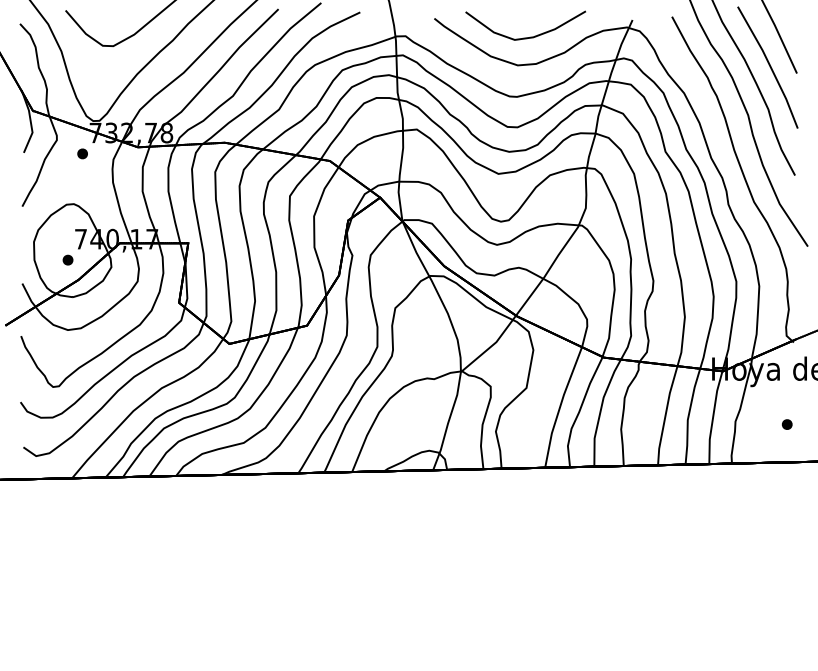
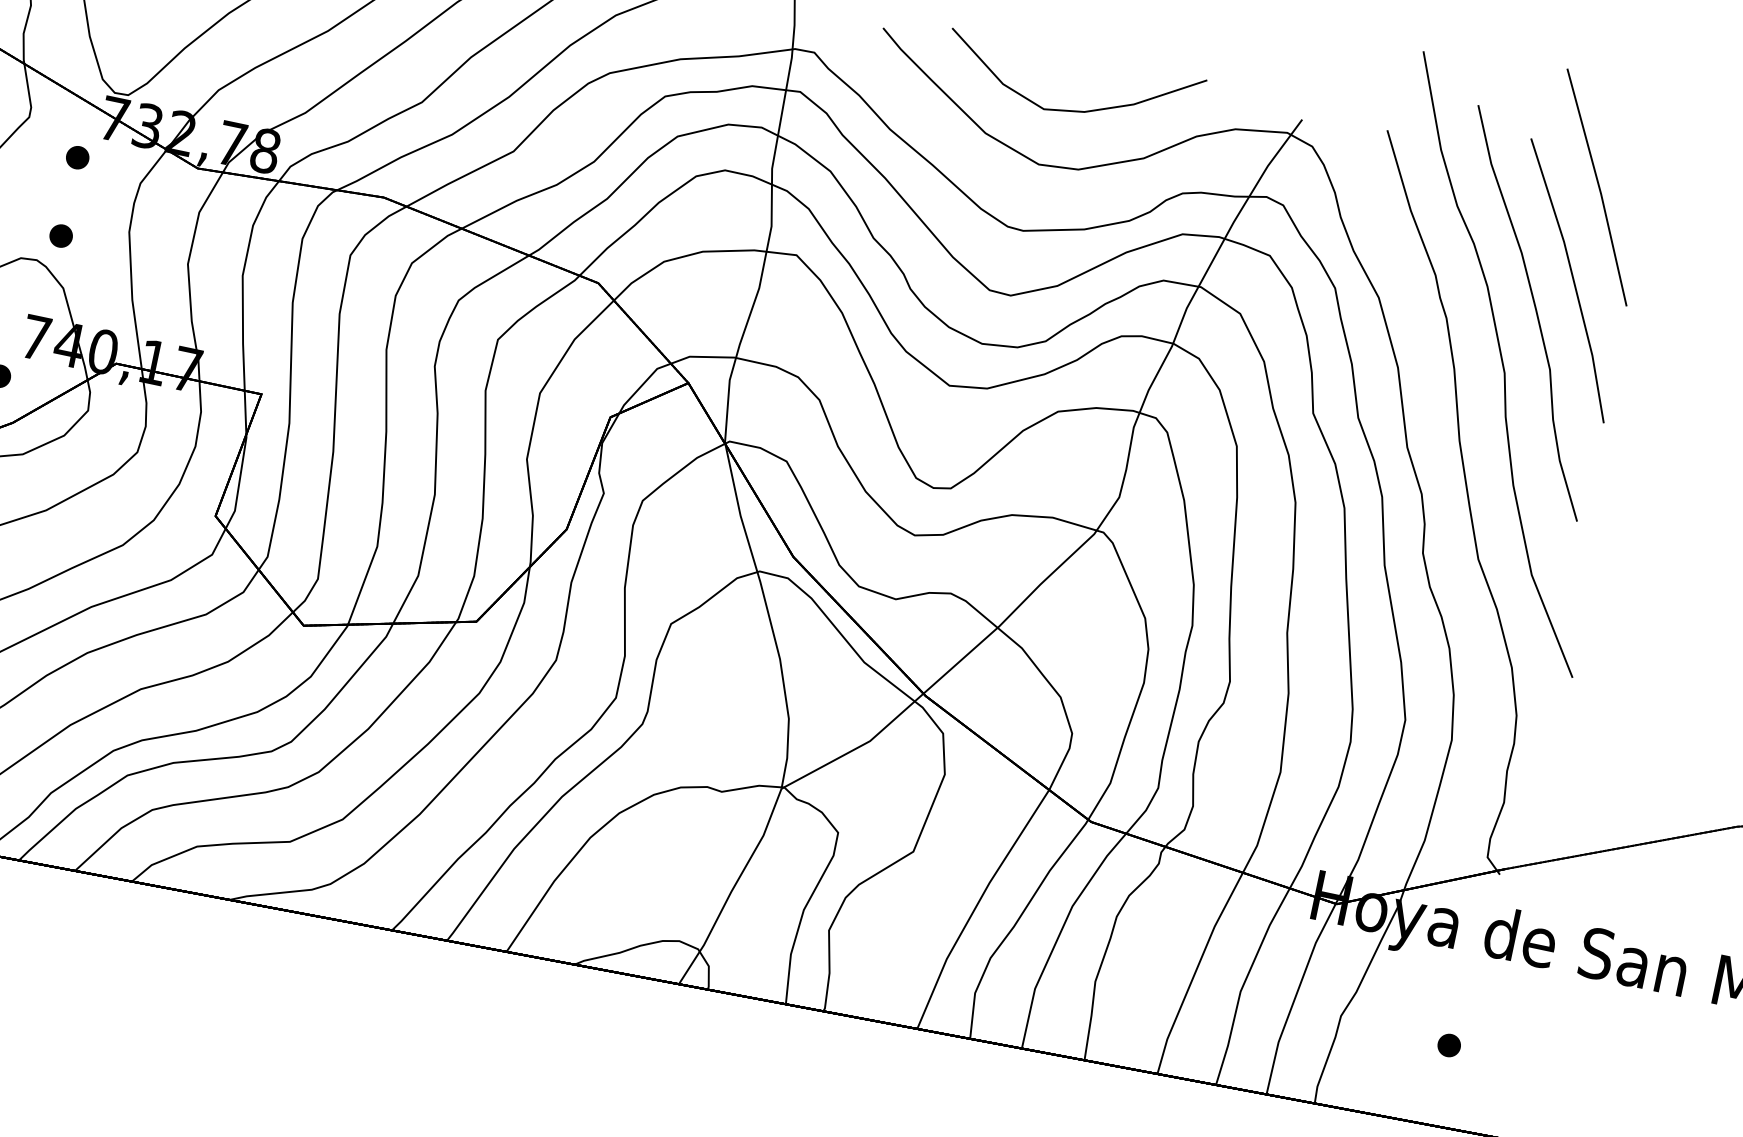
part: (82, 190) -> (61, 235), added

